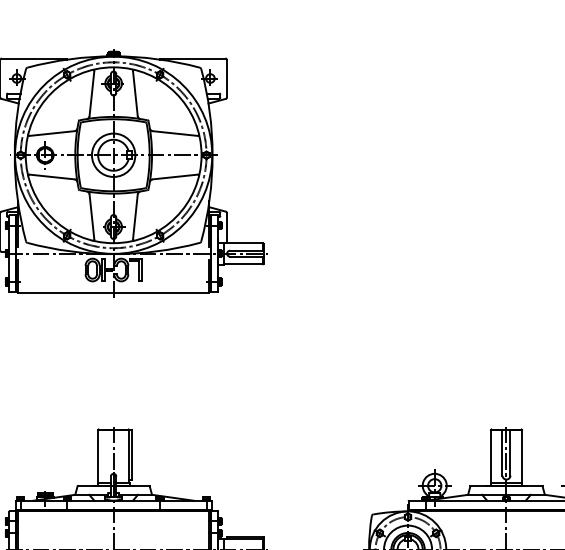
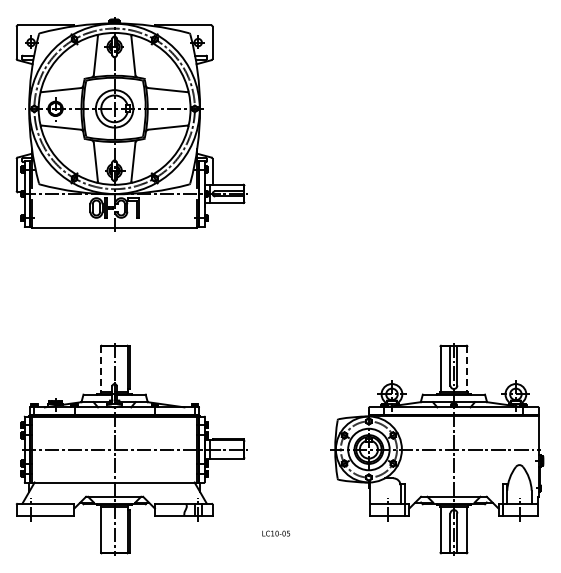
line: (98, 456) -> (101, 369), solid -> dashed
line: (522, 456) -> (467, 369), solid -> dashed

